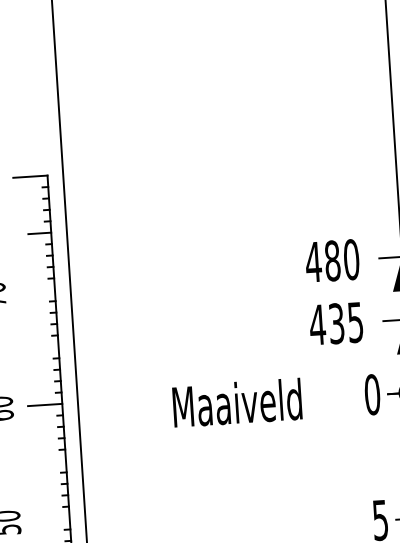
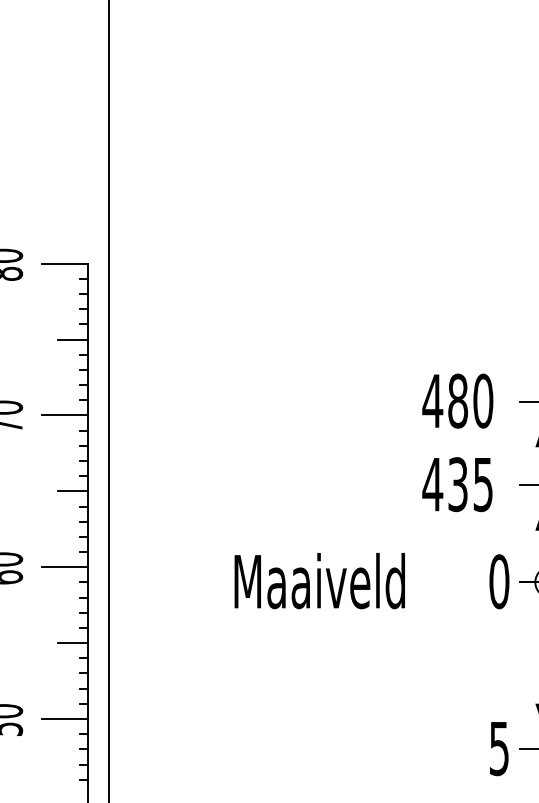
line: (37, 290) -> (64, 415), added
line: (46, 347) -> (72, 491), added
line: (54, 462) -> (72, 643), added
line: (52, 519) -> (64, 719), added

